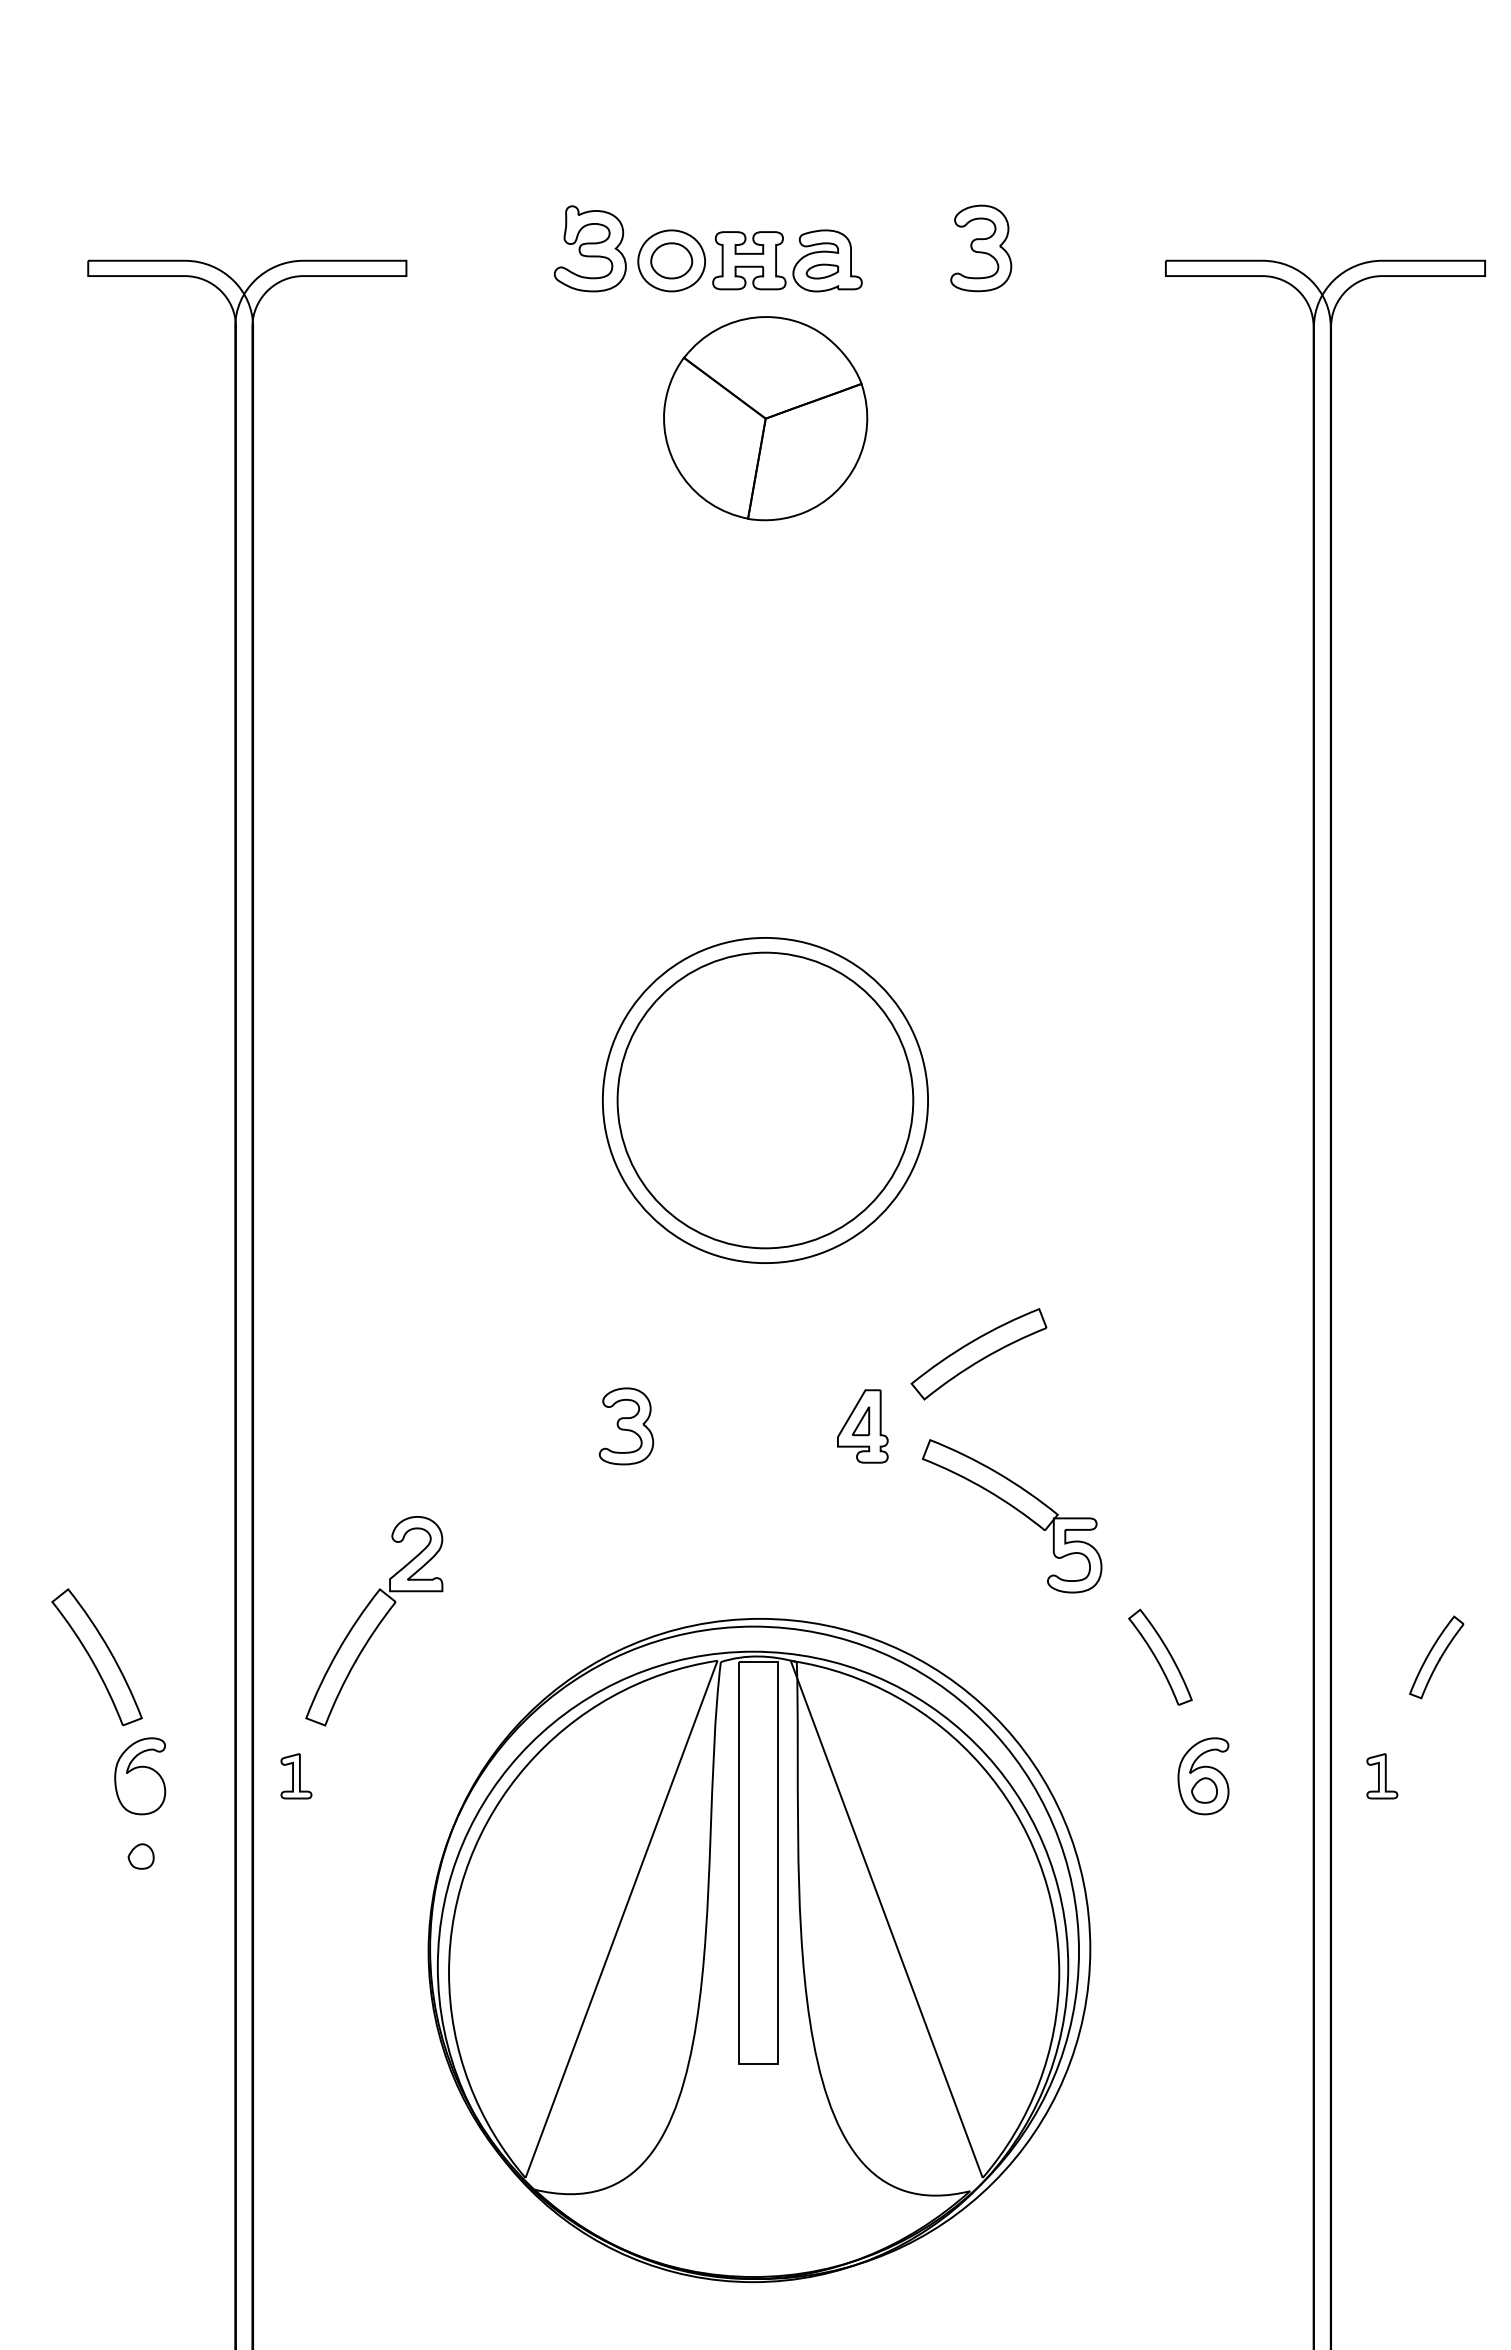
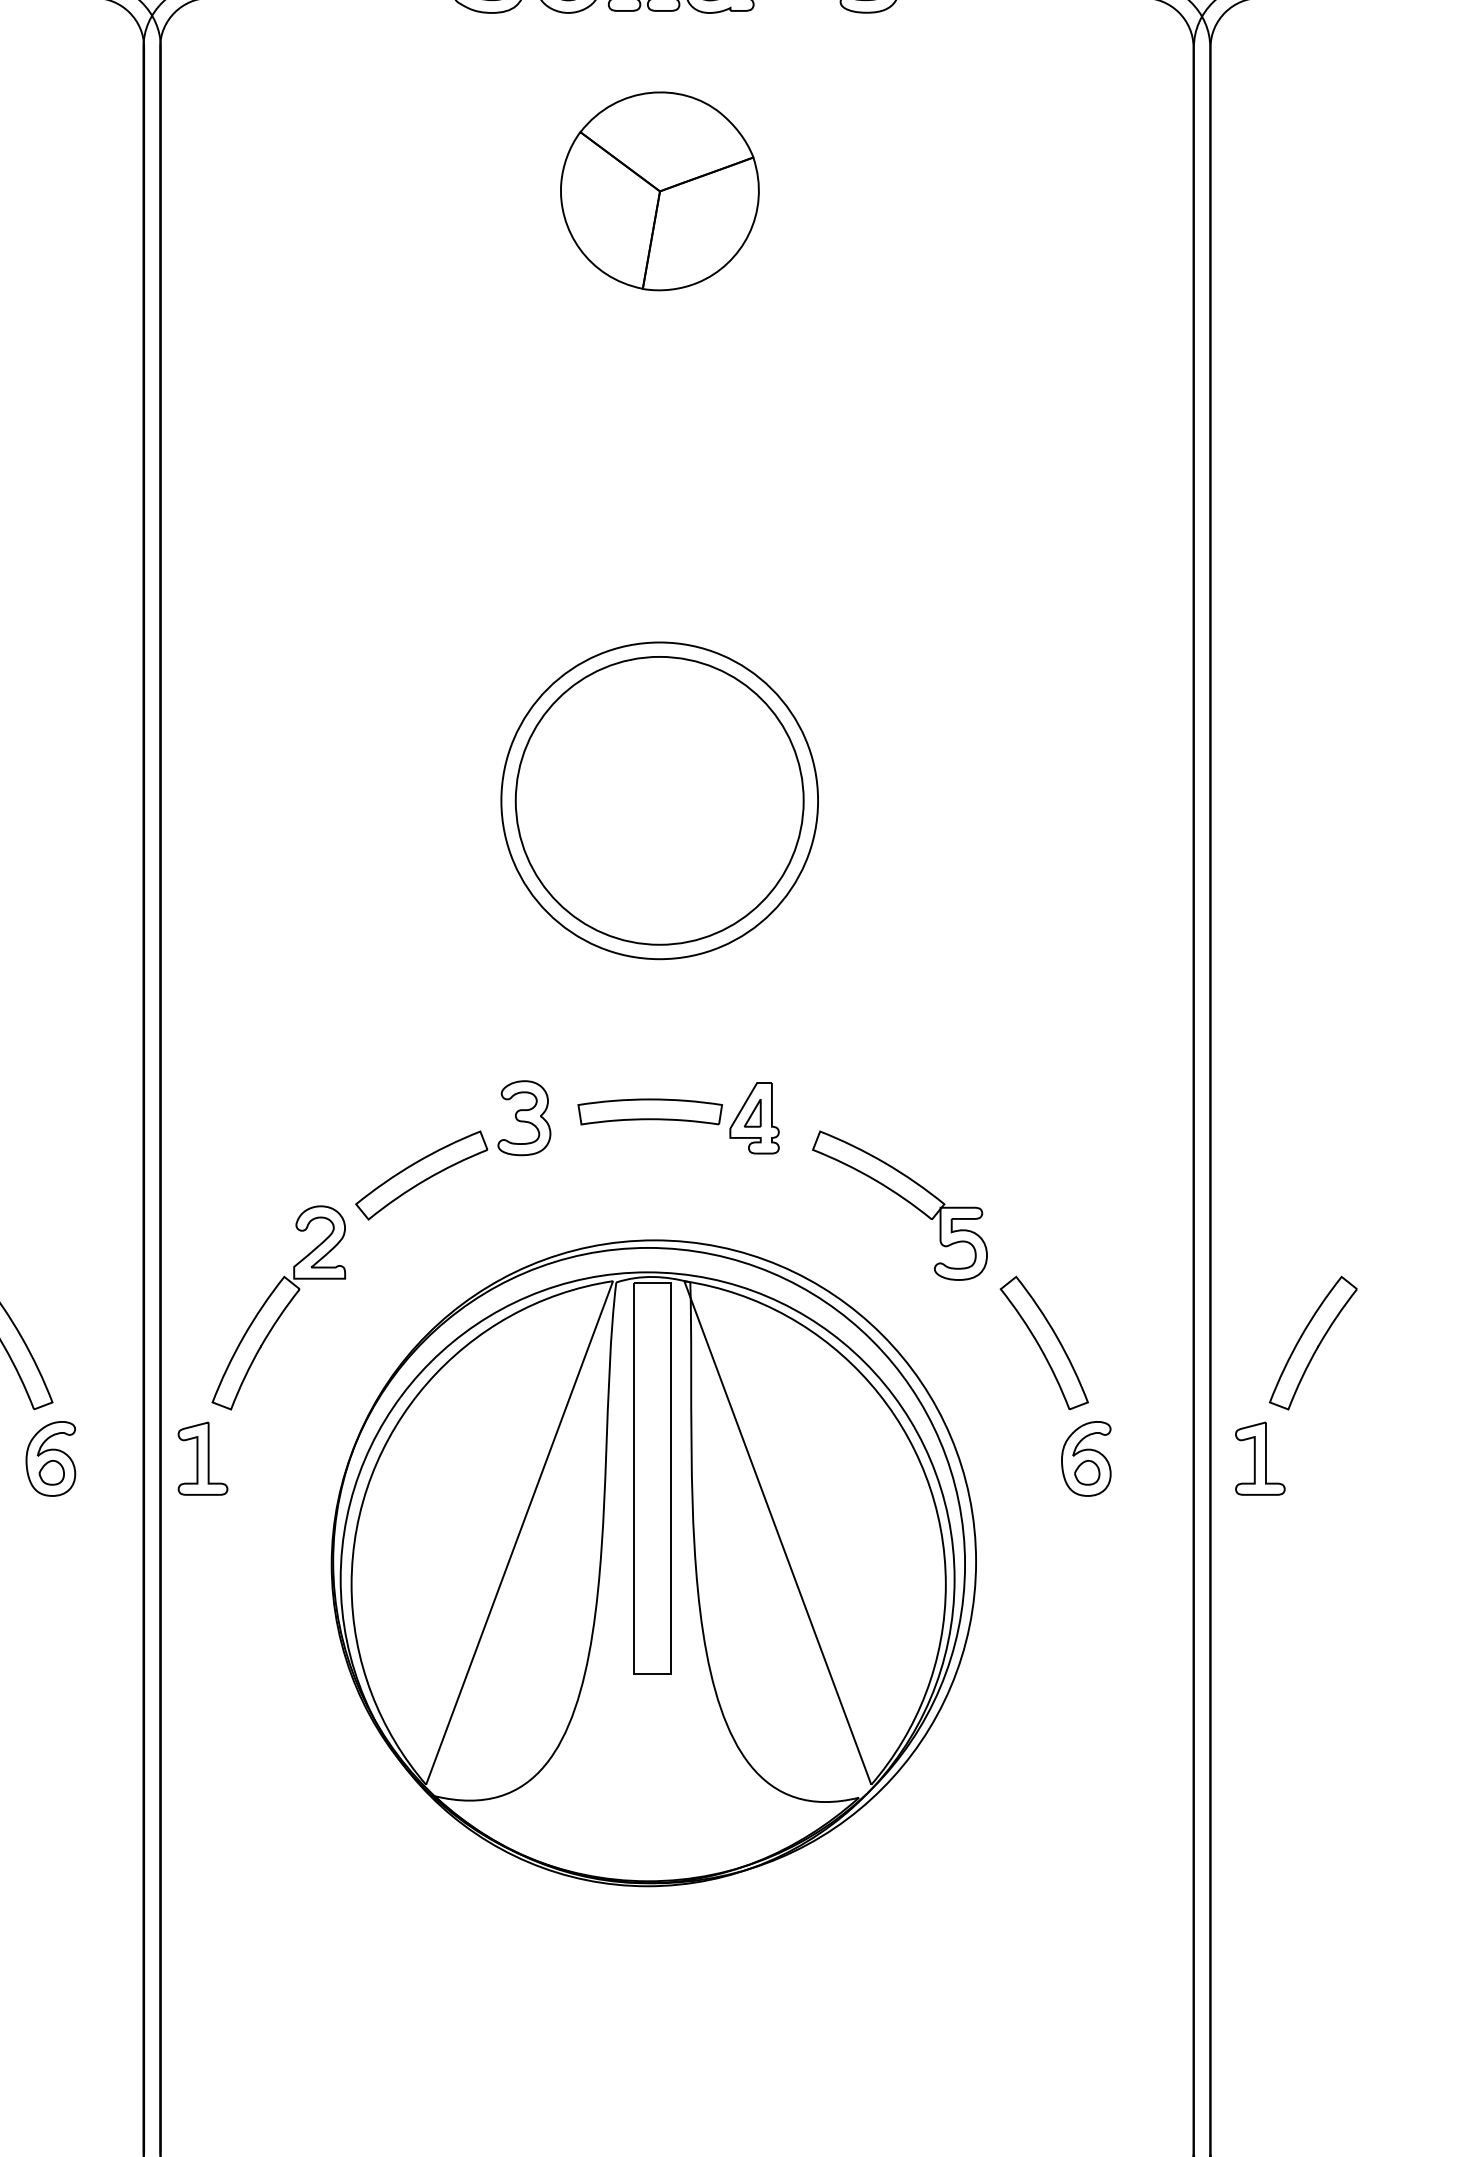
part: (765, 418) -> (659, 191), moved
part: (978, 1354) -> (421, 1175), moved
part: (755, 1419) -> (650, 1111), added
part: (1160, 1657) -> (1044, 1343), size x1.43
part: (1436, 1657) -> (1313, 1343), size x1.67
part: (296, 1776) -> (203, 1459), size x1.67
part: (1382, 1776) -> (1260, 1459), size x1.67
part: (140, 1856) -> (51, 1472), moved
part: (759, 1950) -> (653, 1563), moved

